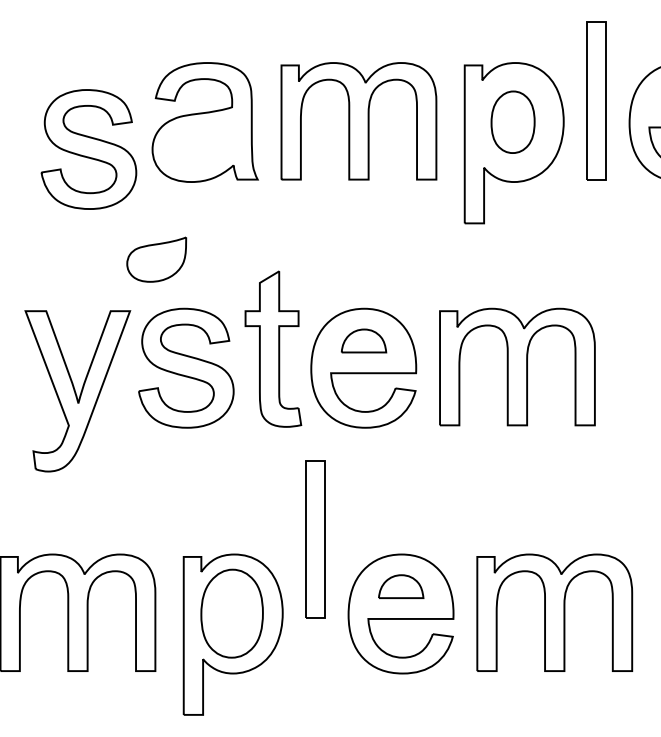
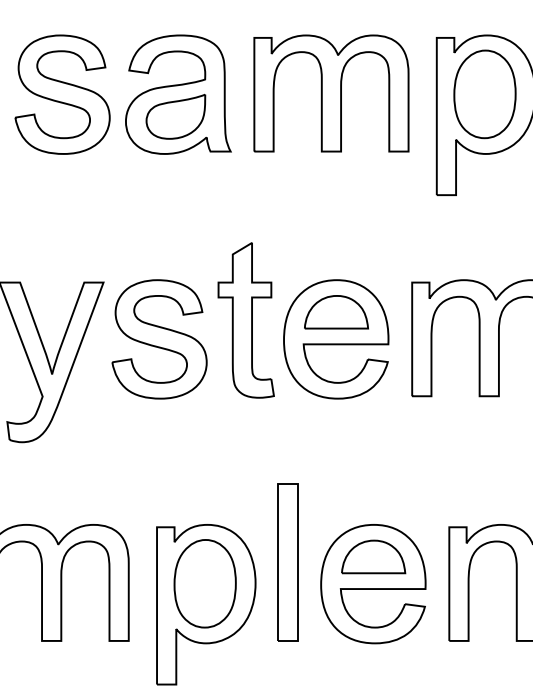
part: (512, 122) -> (484, 94), size x1.43
part: (88, 149) -> (62, 94), moved
part: (156, 259) -> (175, 116), moved
part: (363, 340) -> (335, 311), size x1.43
part: (315, 539) -> (288, 562), moved
part: (400, 586) -> (372, 556), size x1.43

